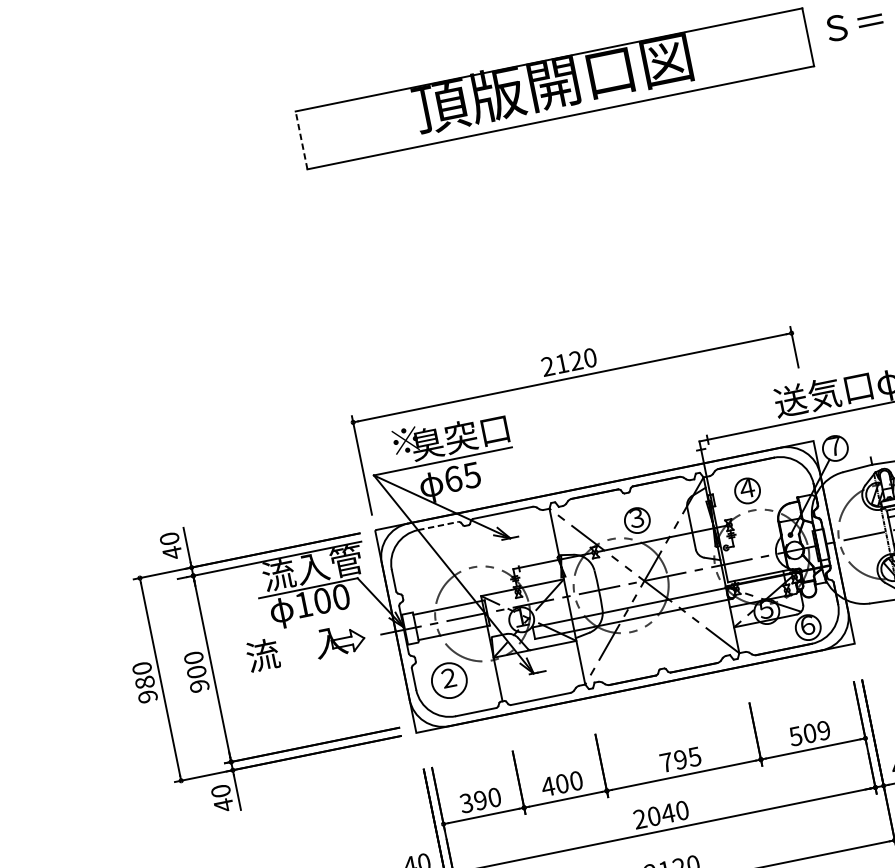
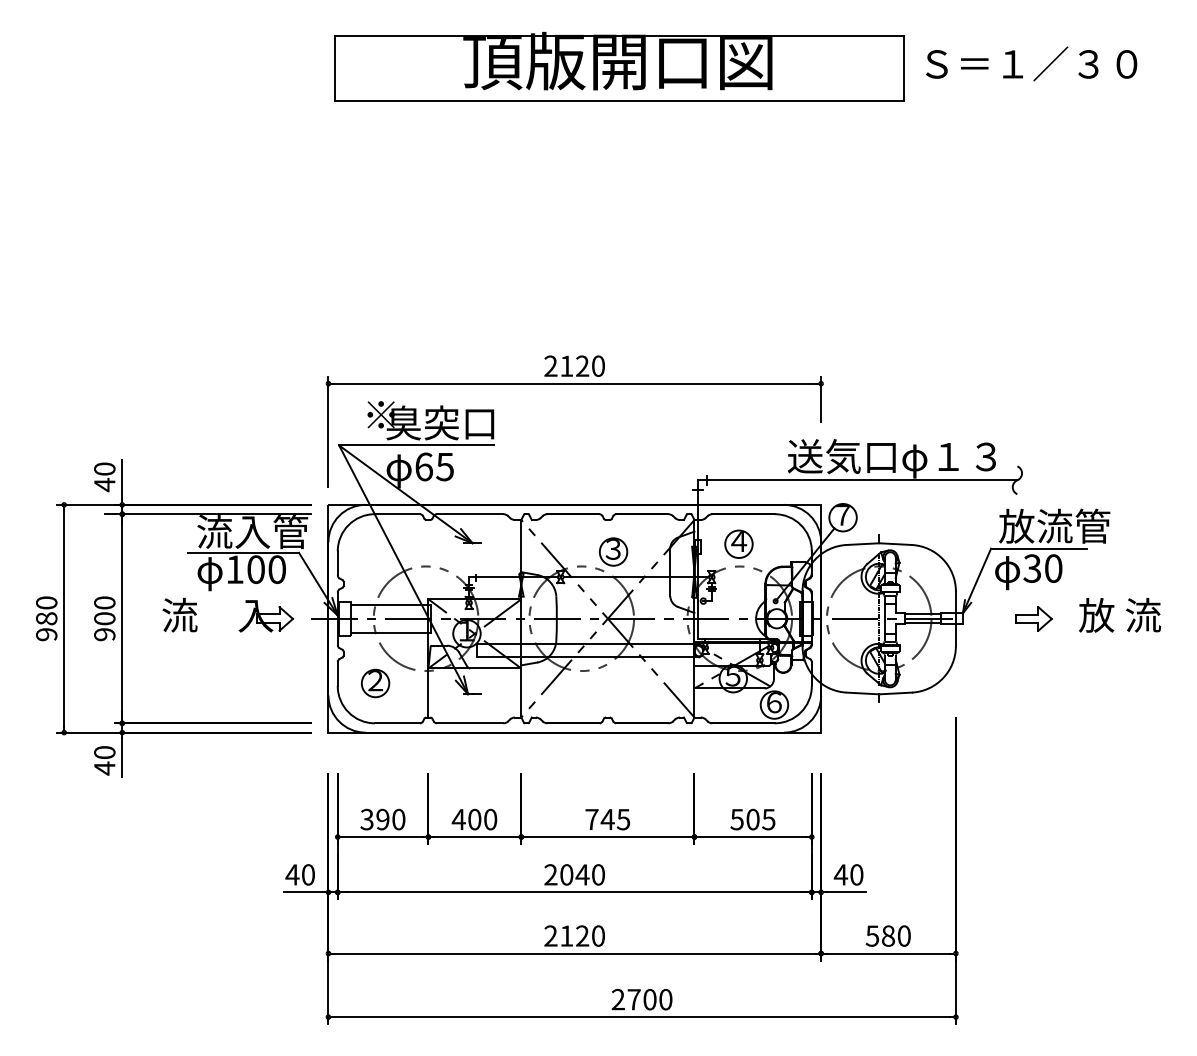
line: (301, 140) -> (334, 68), dashed -> solid
line: (438, 526) -> (397, 514), dashed -> solid
circle: (449, 680) -> (375, 683), size x0.71
text: (823, 730) -> (768, 819), 509 -> 505
text: (680, 759) -> (607, 819), 795 -> 745

